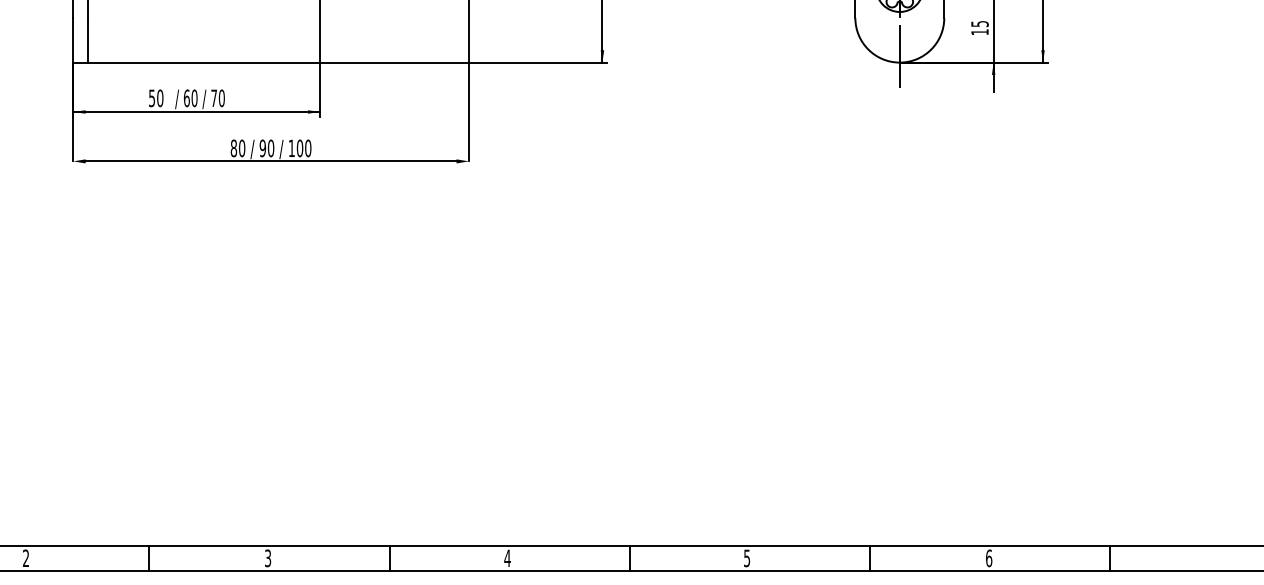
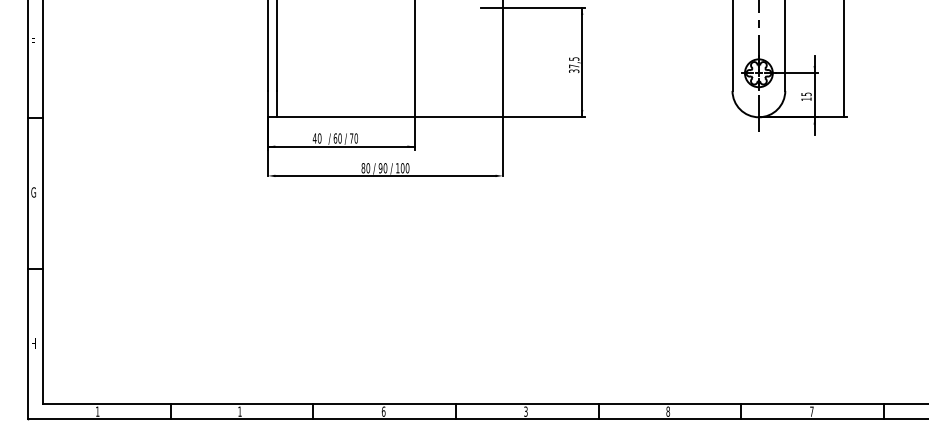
text: (151, 98) -> (314, 138), 50 -> 40
text: (25, 558) -> (239, 411), 2 -> 1
text: (267, 558) -> (383, 411), 3 -> 6
text: (506, 558) -> (525, 411), 4 -> 3
text: (747, 558) -> (668, 411), 5 -> 8
text: (988, 558) -> (811, 411), 6 -> 7

